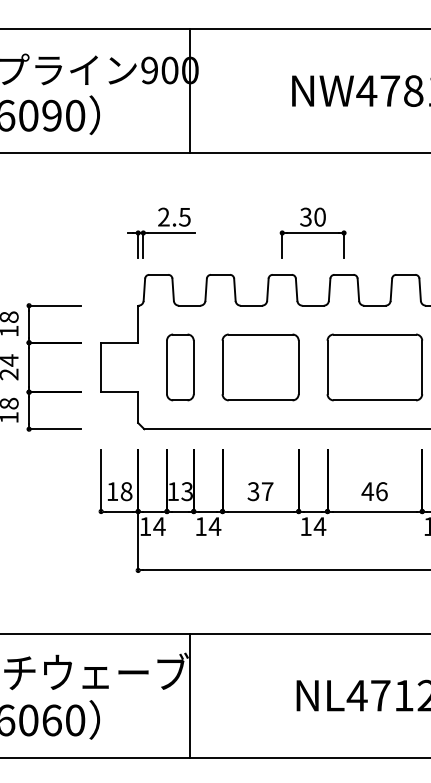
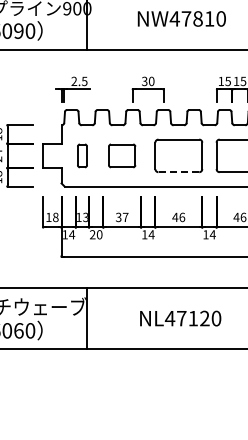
part: (180, 366) -> (82, 155), size x0.7
part: (259, 366) -> (121, 155), size x0.7
line: (374, 400) -> (178, 172), solid -> dashed
text: (208, 526) -> (96, 234), 14 -> 20

